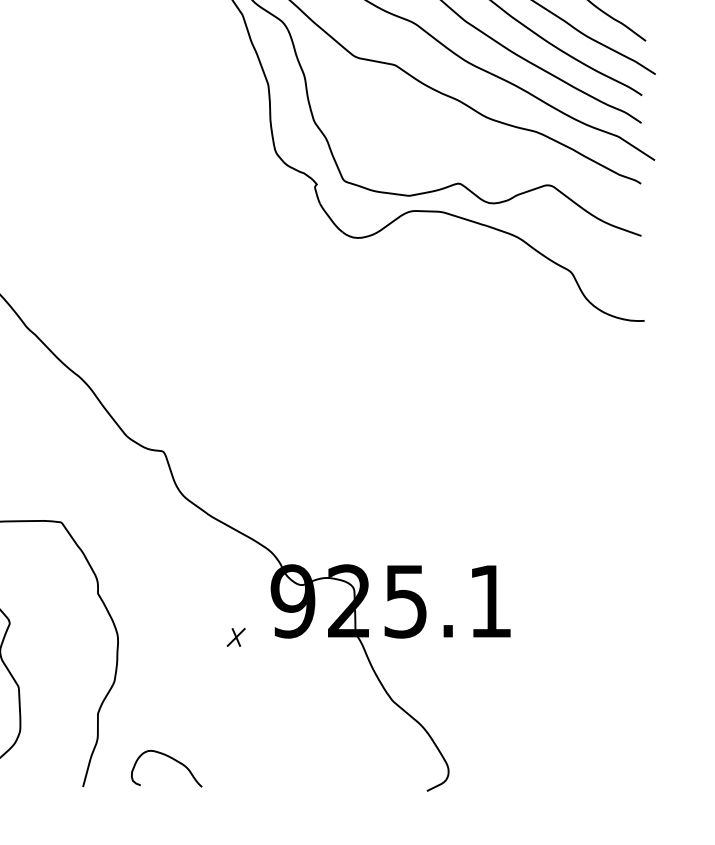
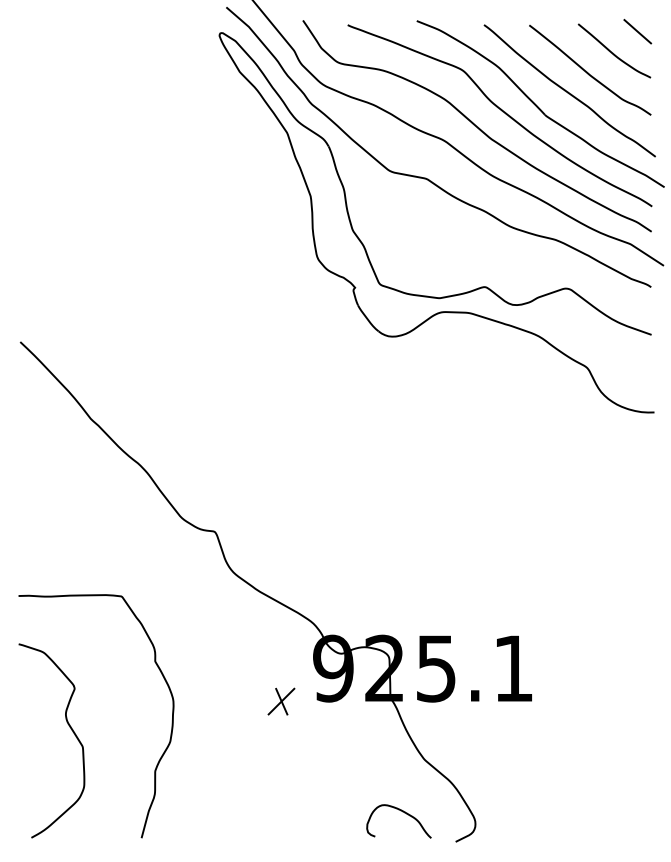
part: (236, 637) -> (281, 701), size x1.67
curve: (170, 758) -> (402, 812), moved

